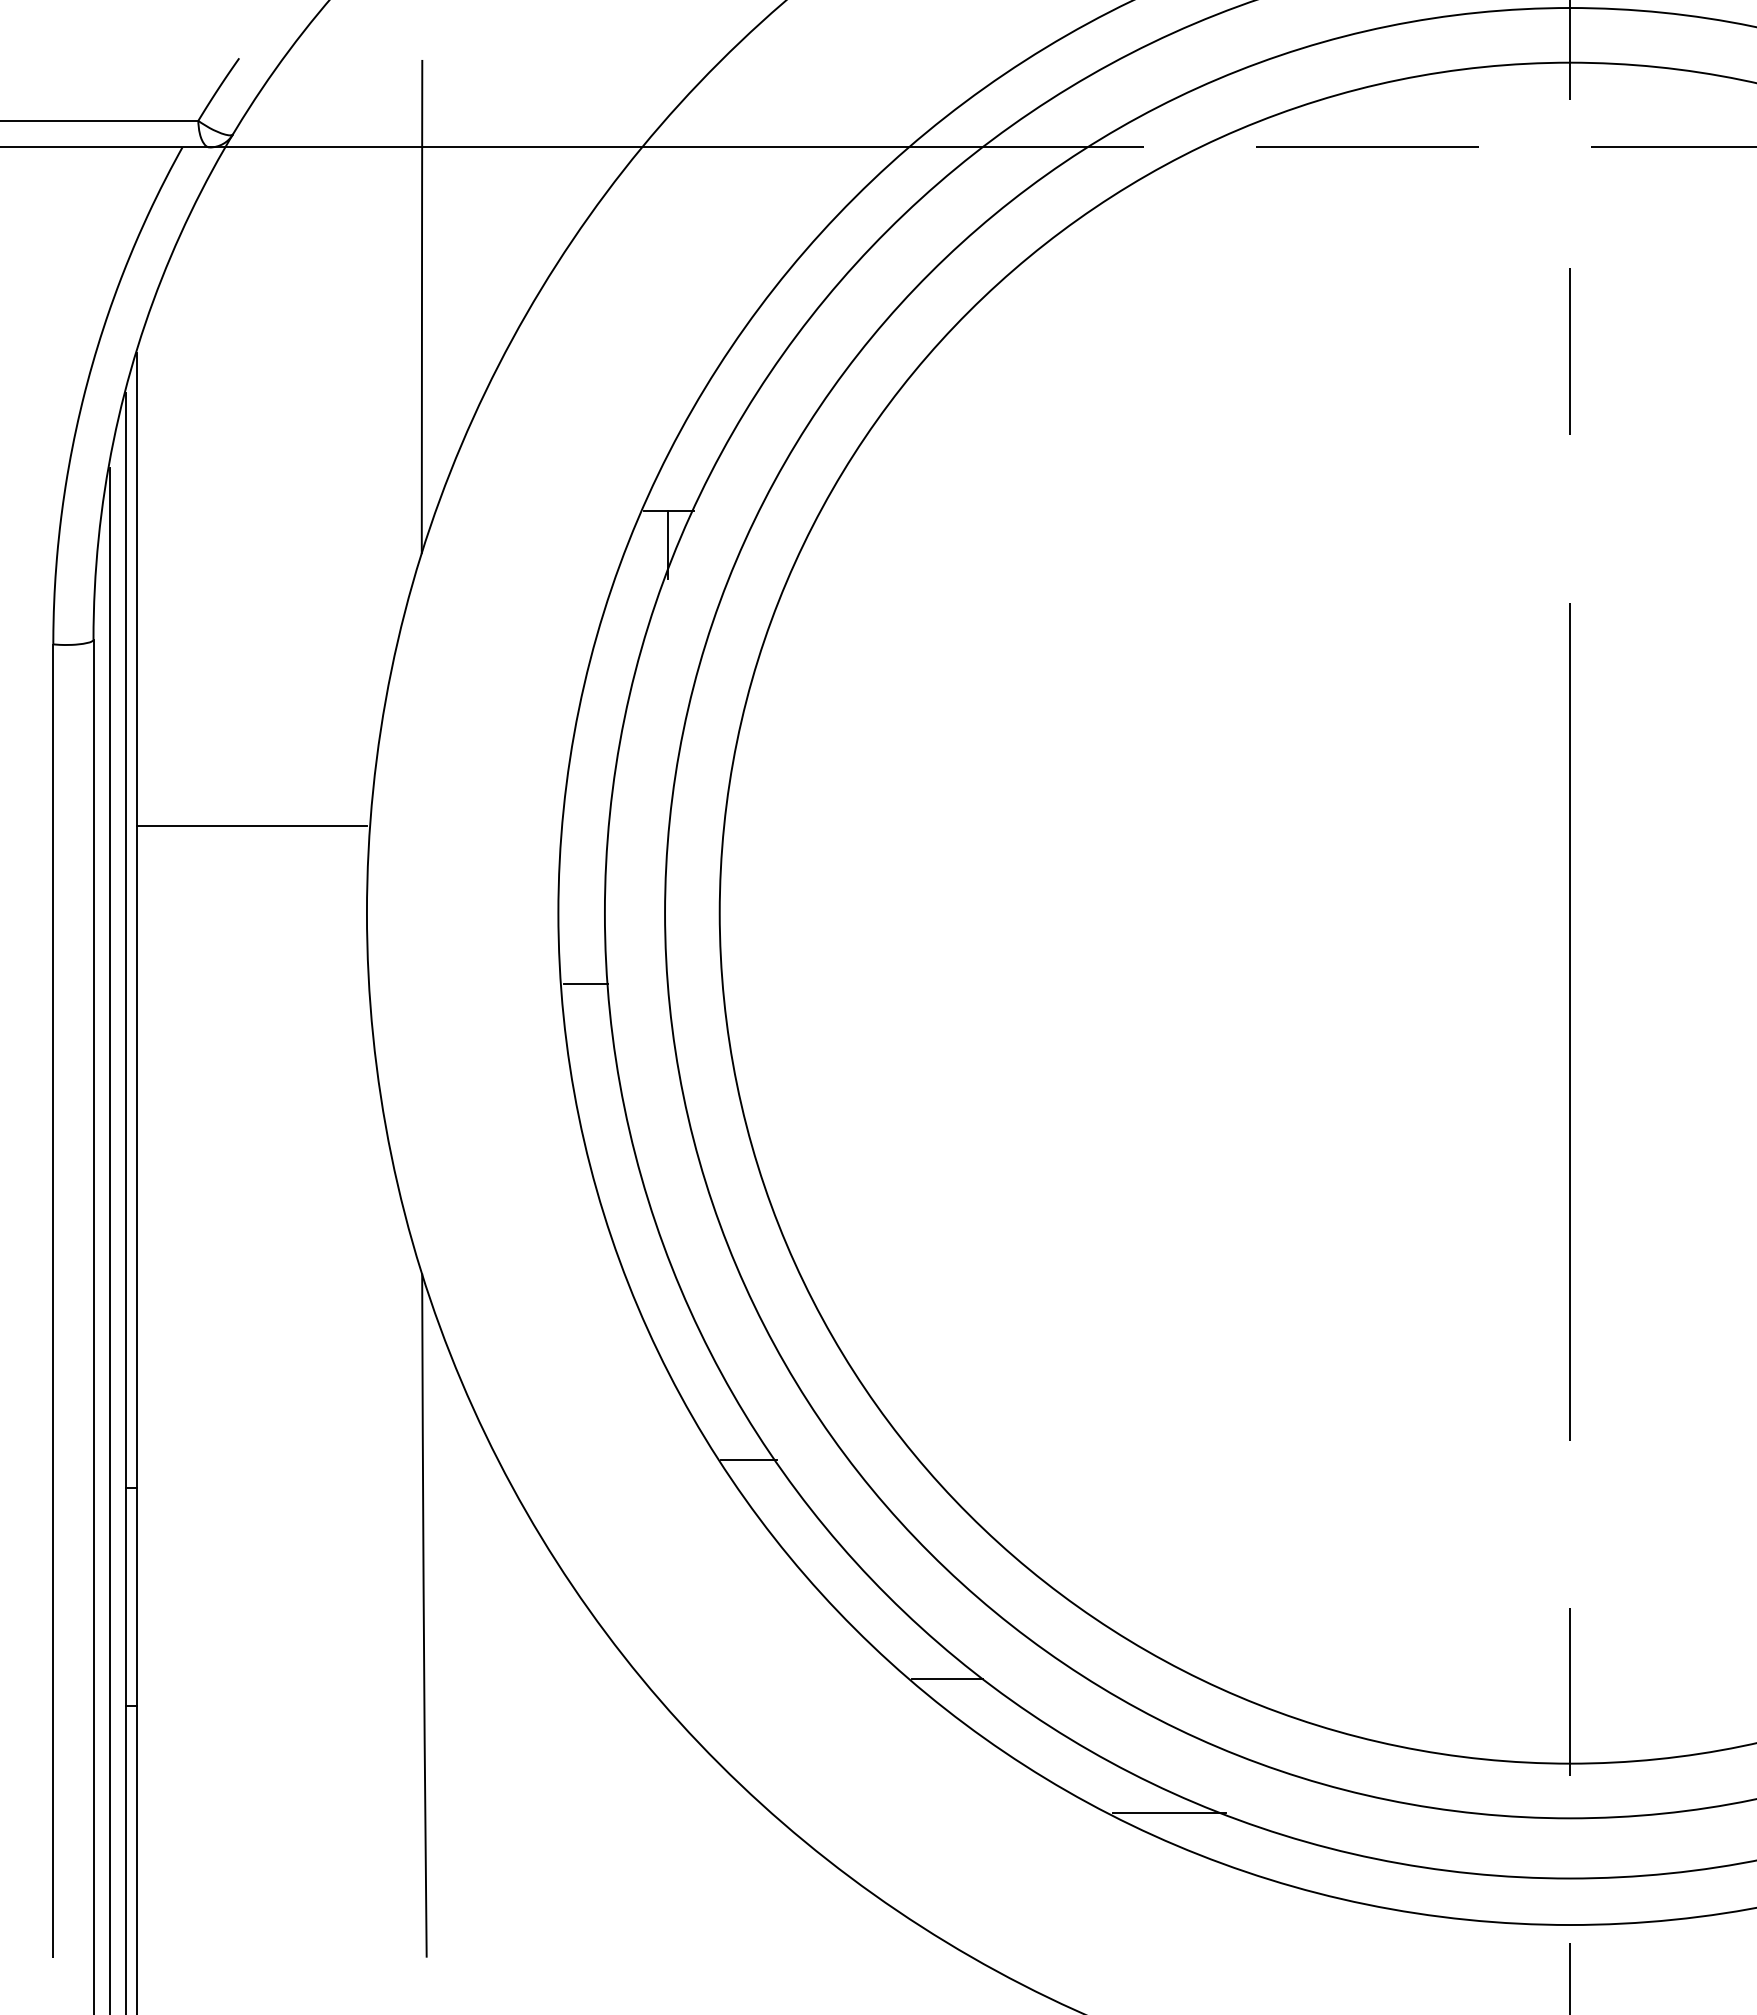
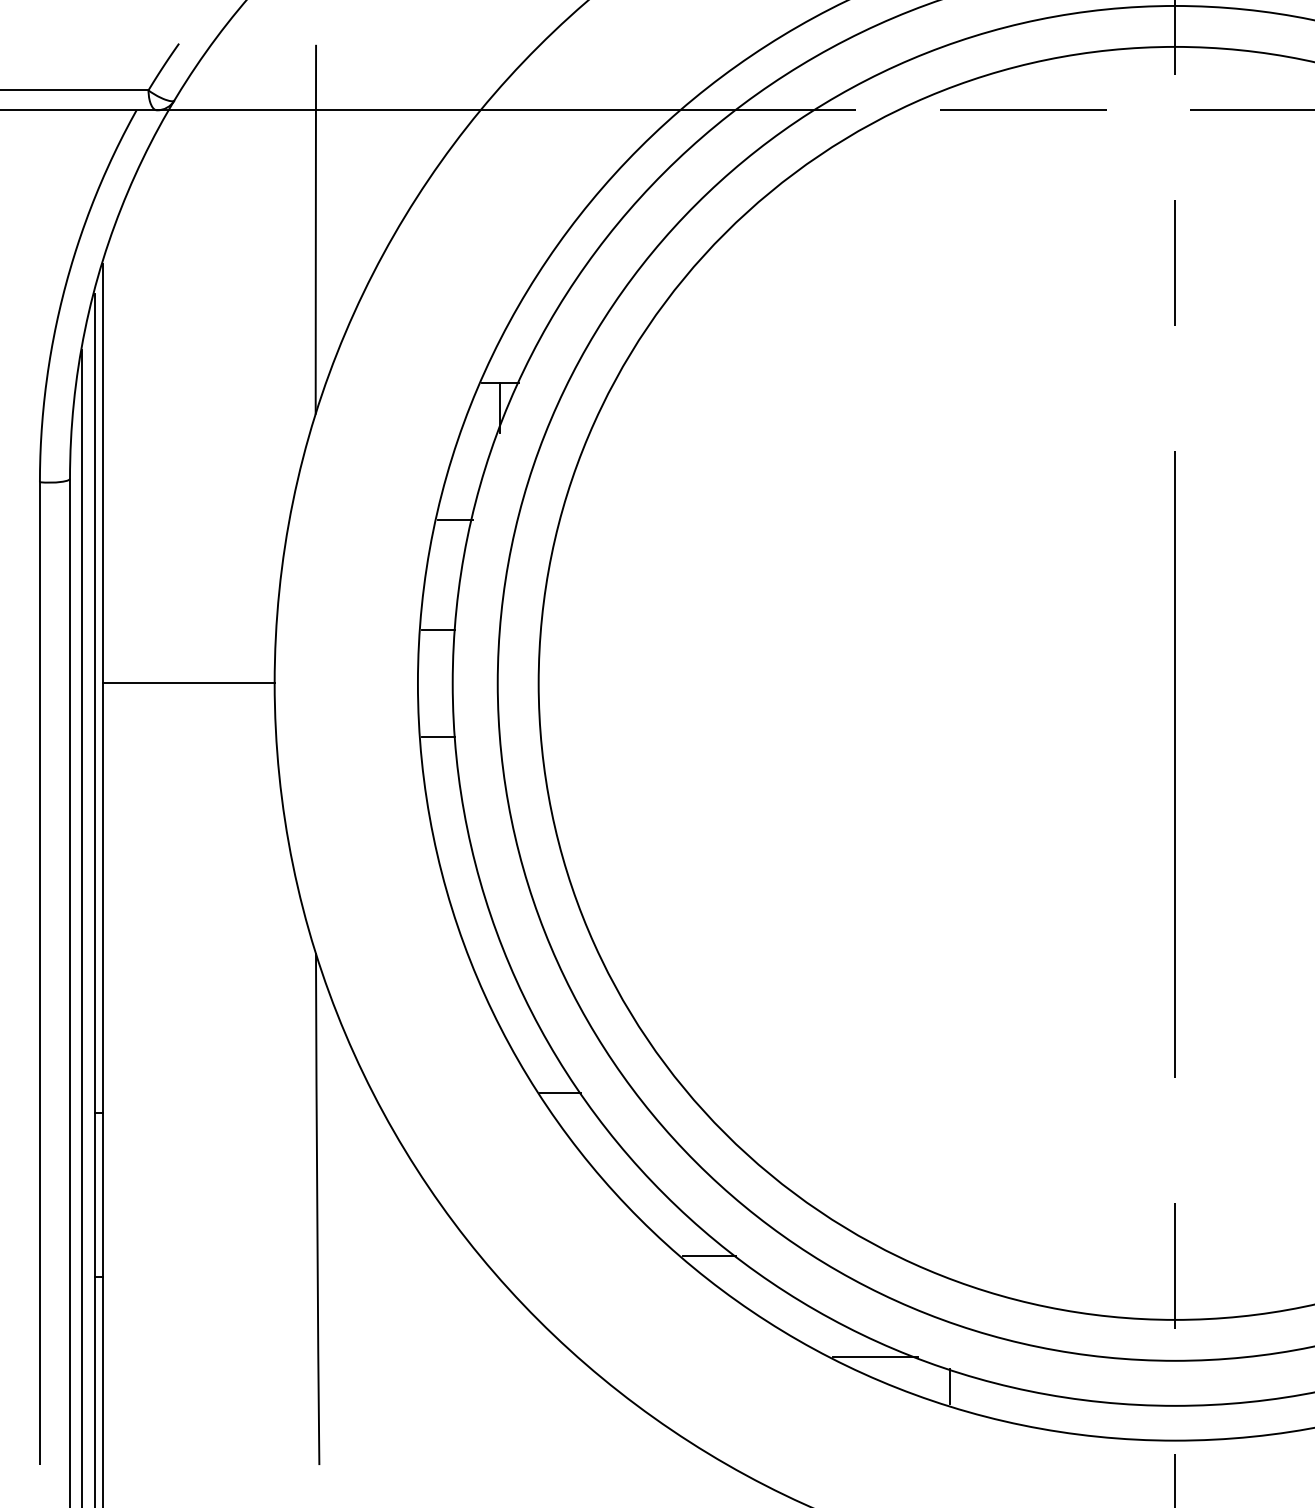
line: (608, 694) -> (455, 519), added
line: (251, 826) -> (188, 683), moved
line: (585, 842) -> (438, 630), added
line: (1269, 1852) -> (950, 1386), added

